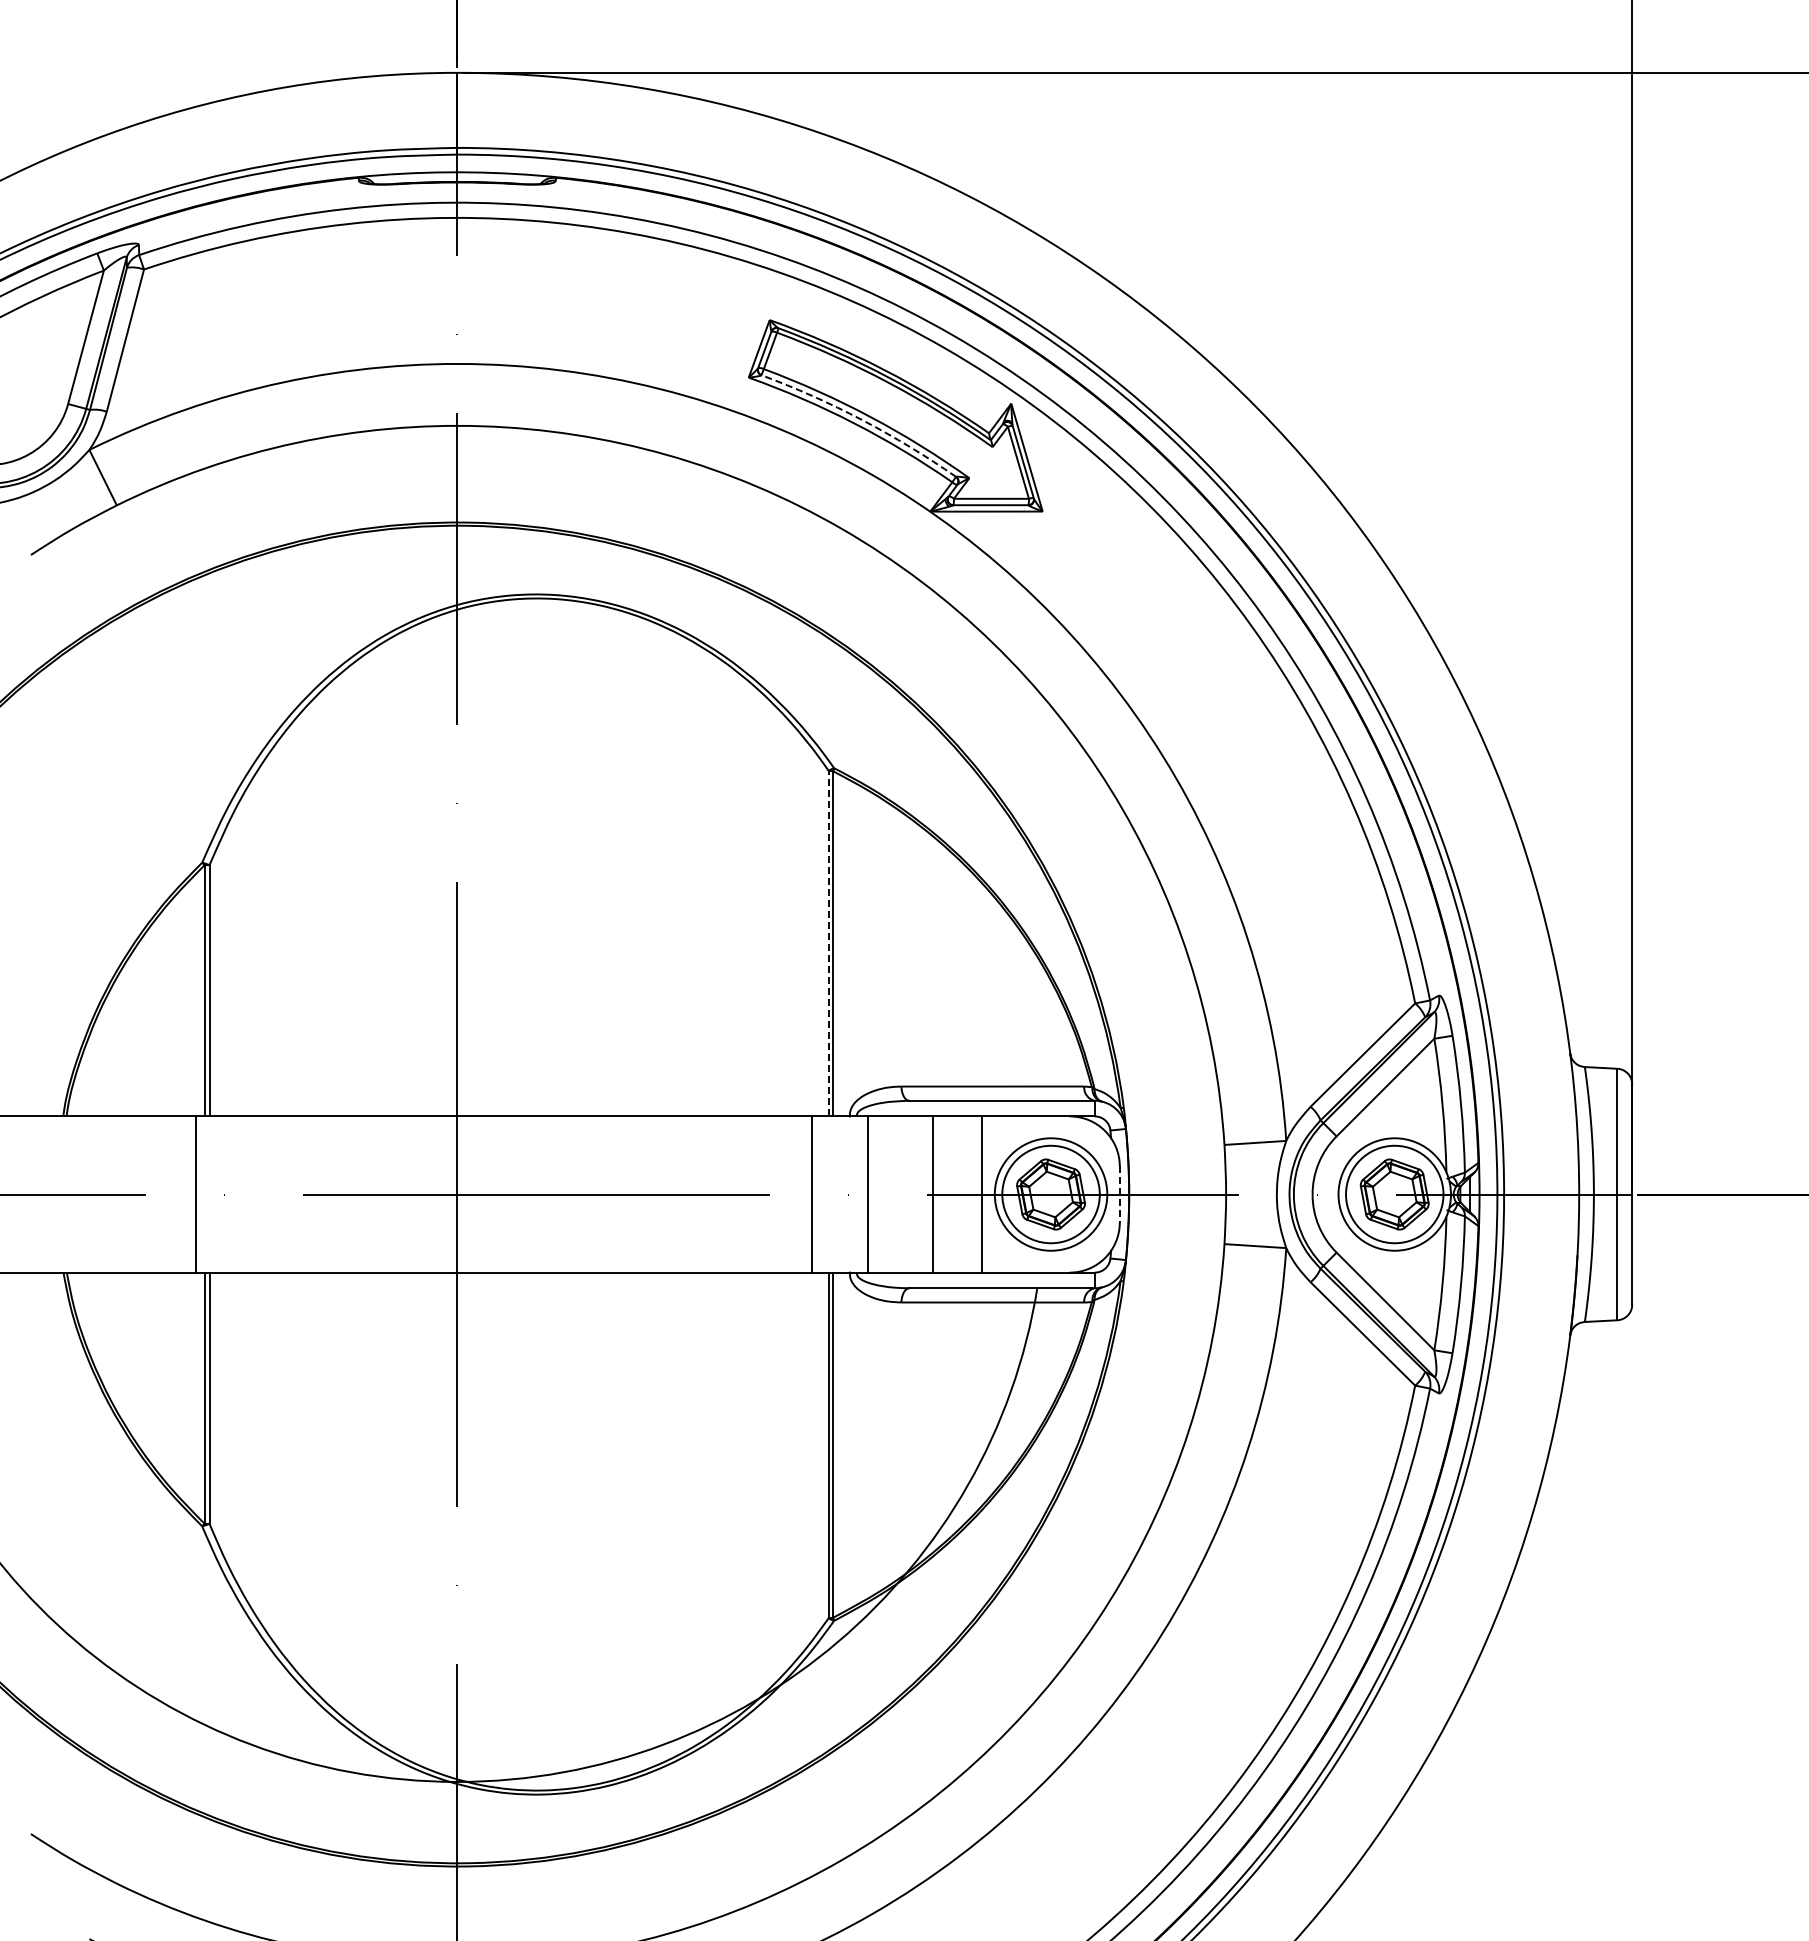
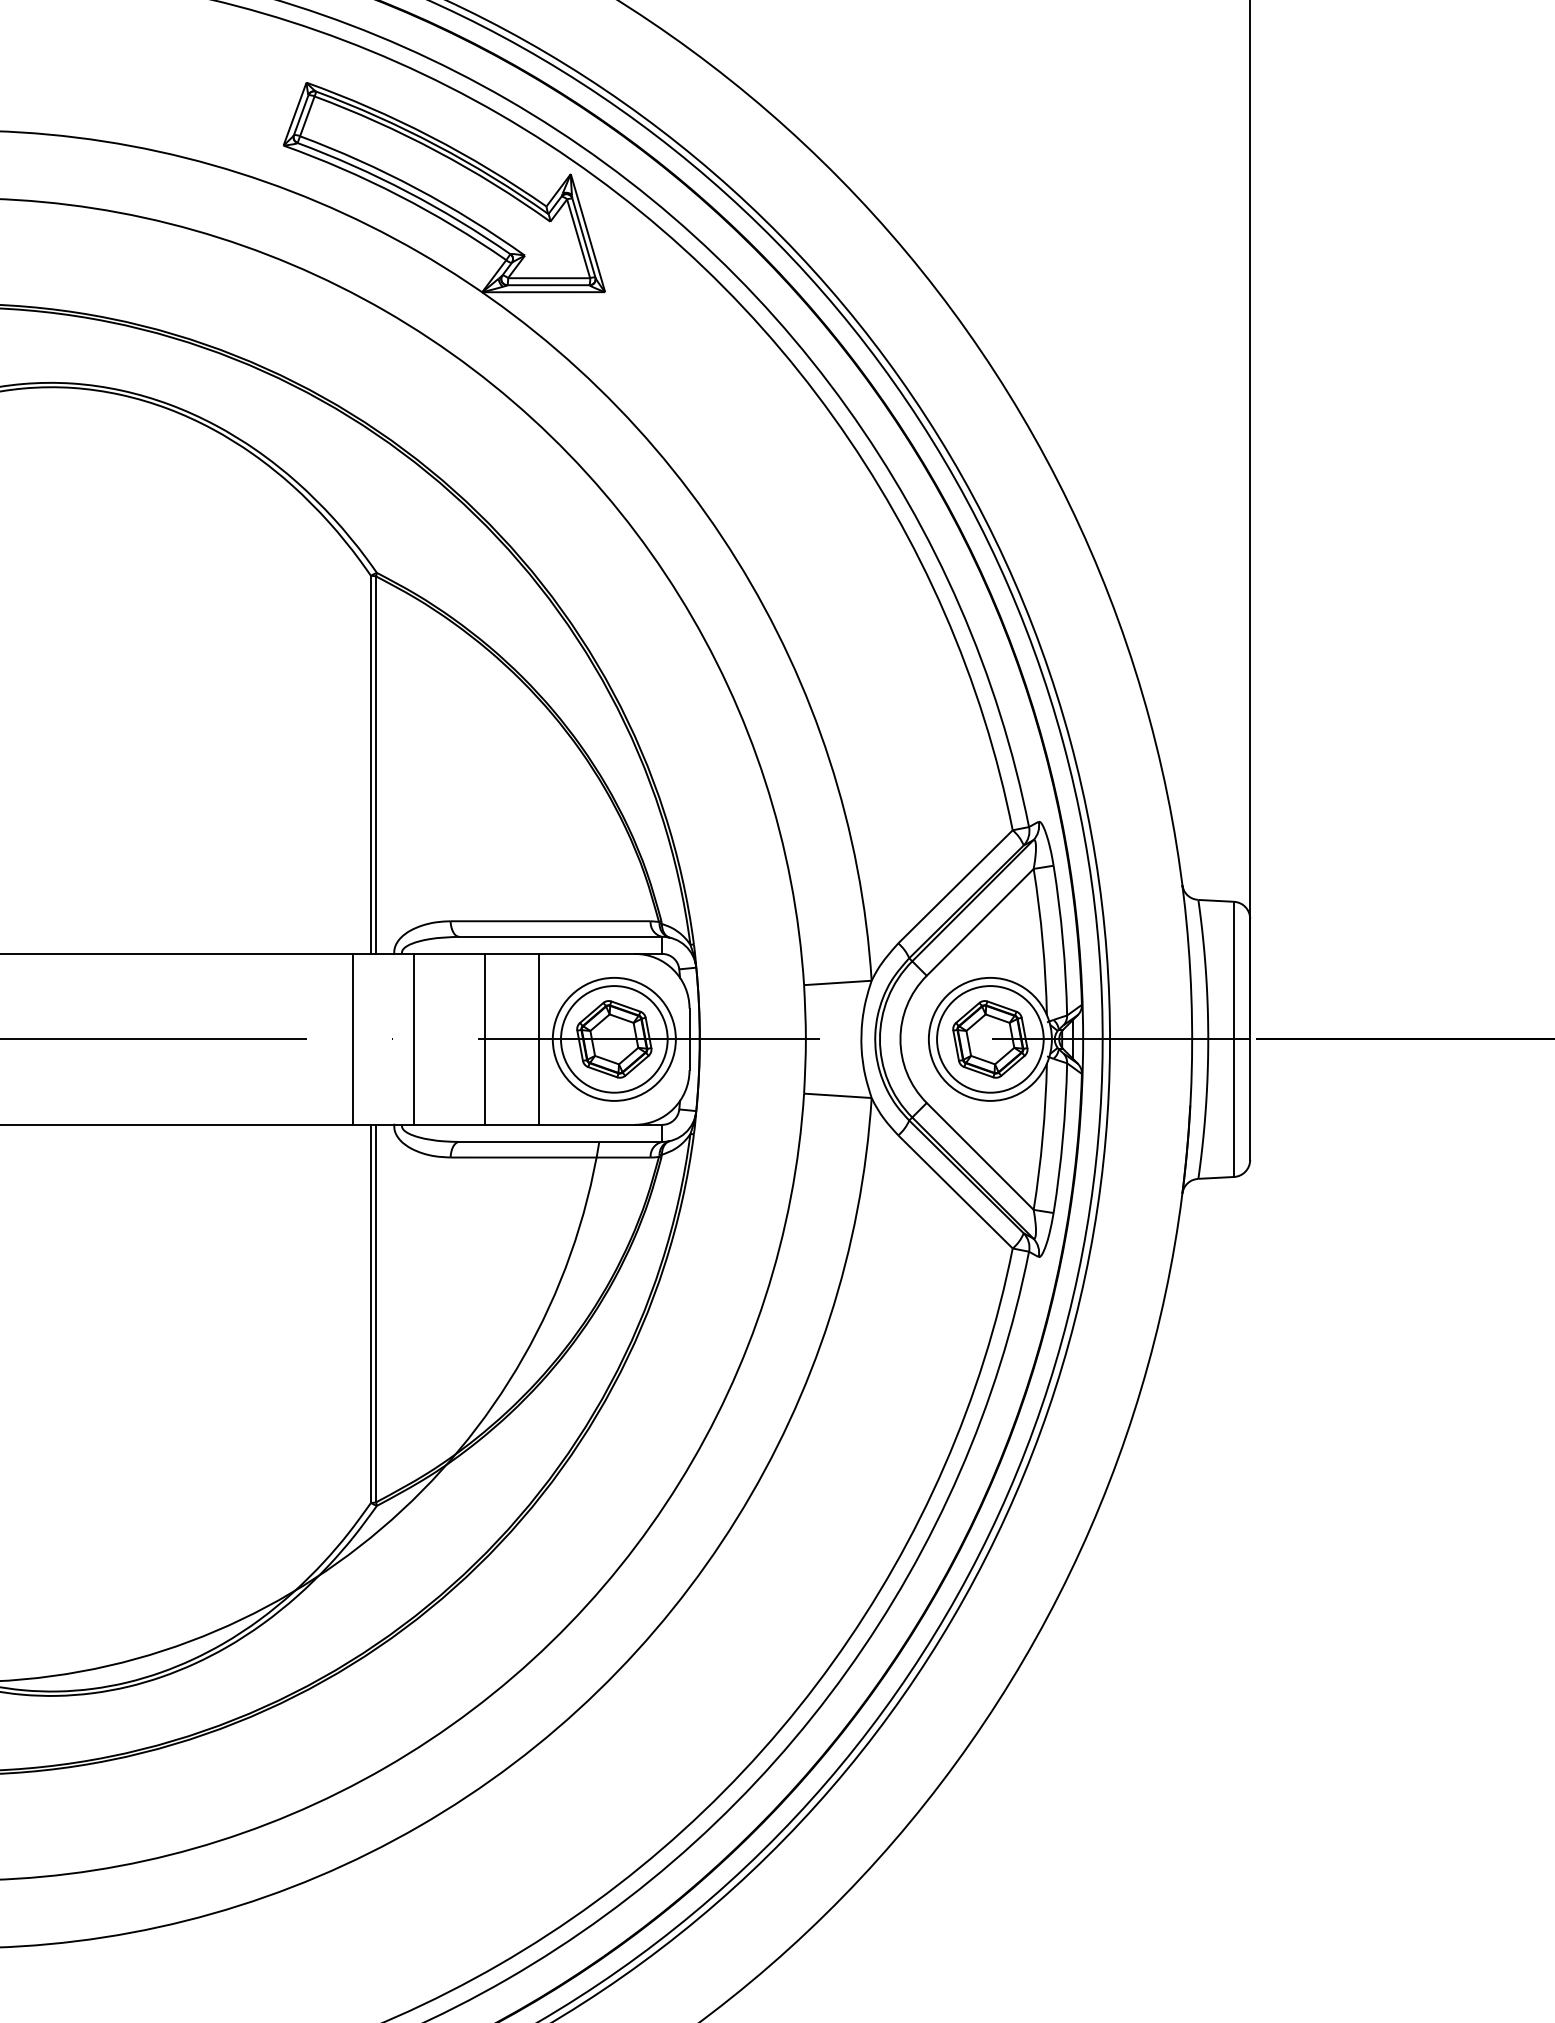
arc: (862, 419) -> (408, 191), dashed -> solid
line: (828, 943) -> (370, 764), dashed -> solid
line: (1119, 1195) -> (689, 1040), dashed -> solid

